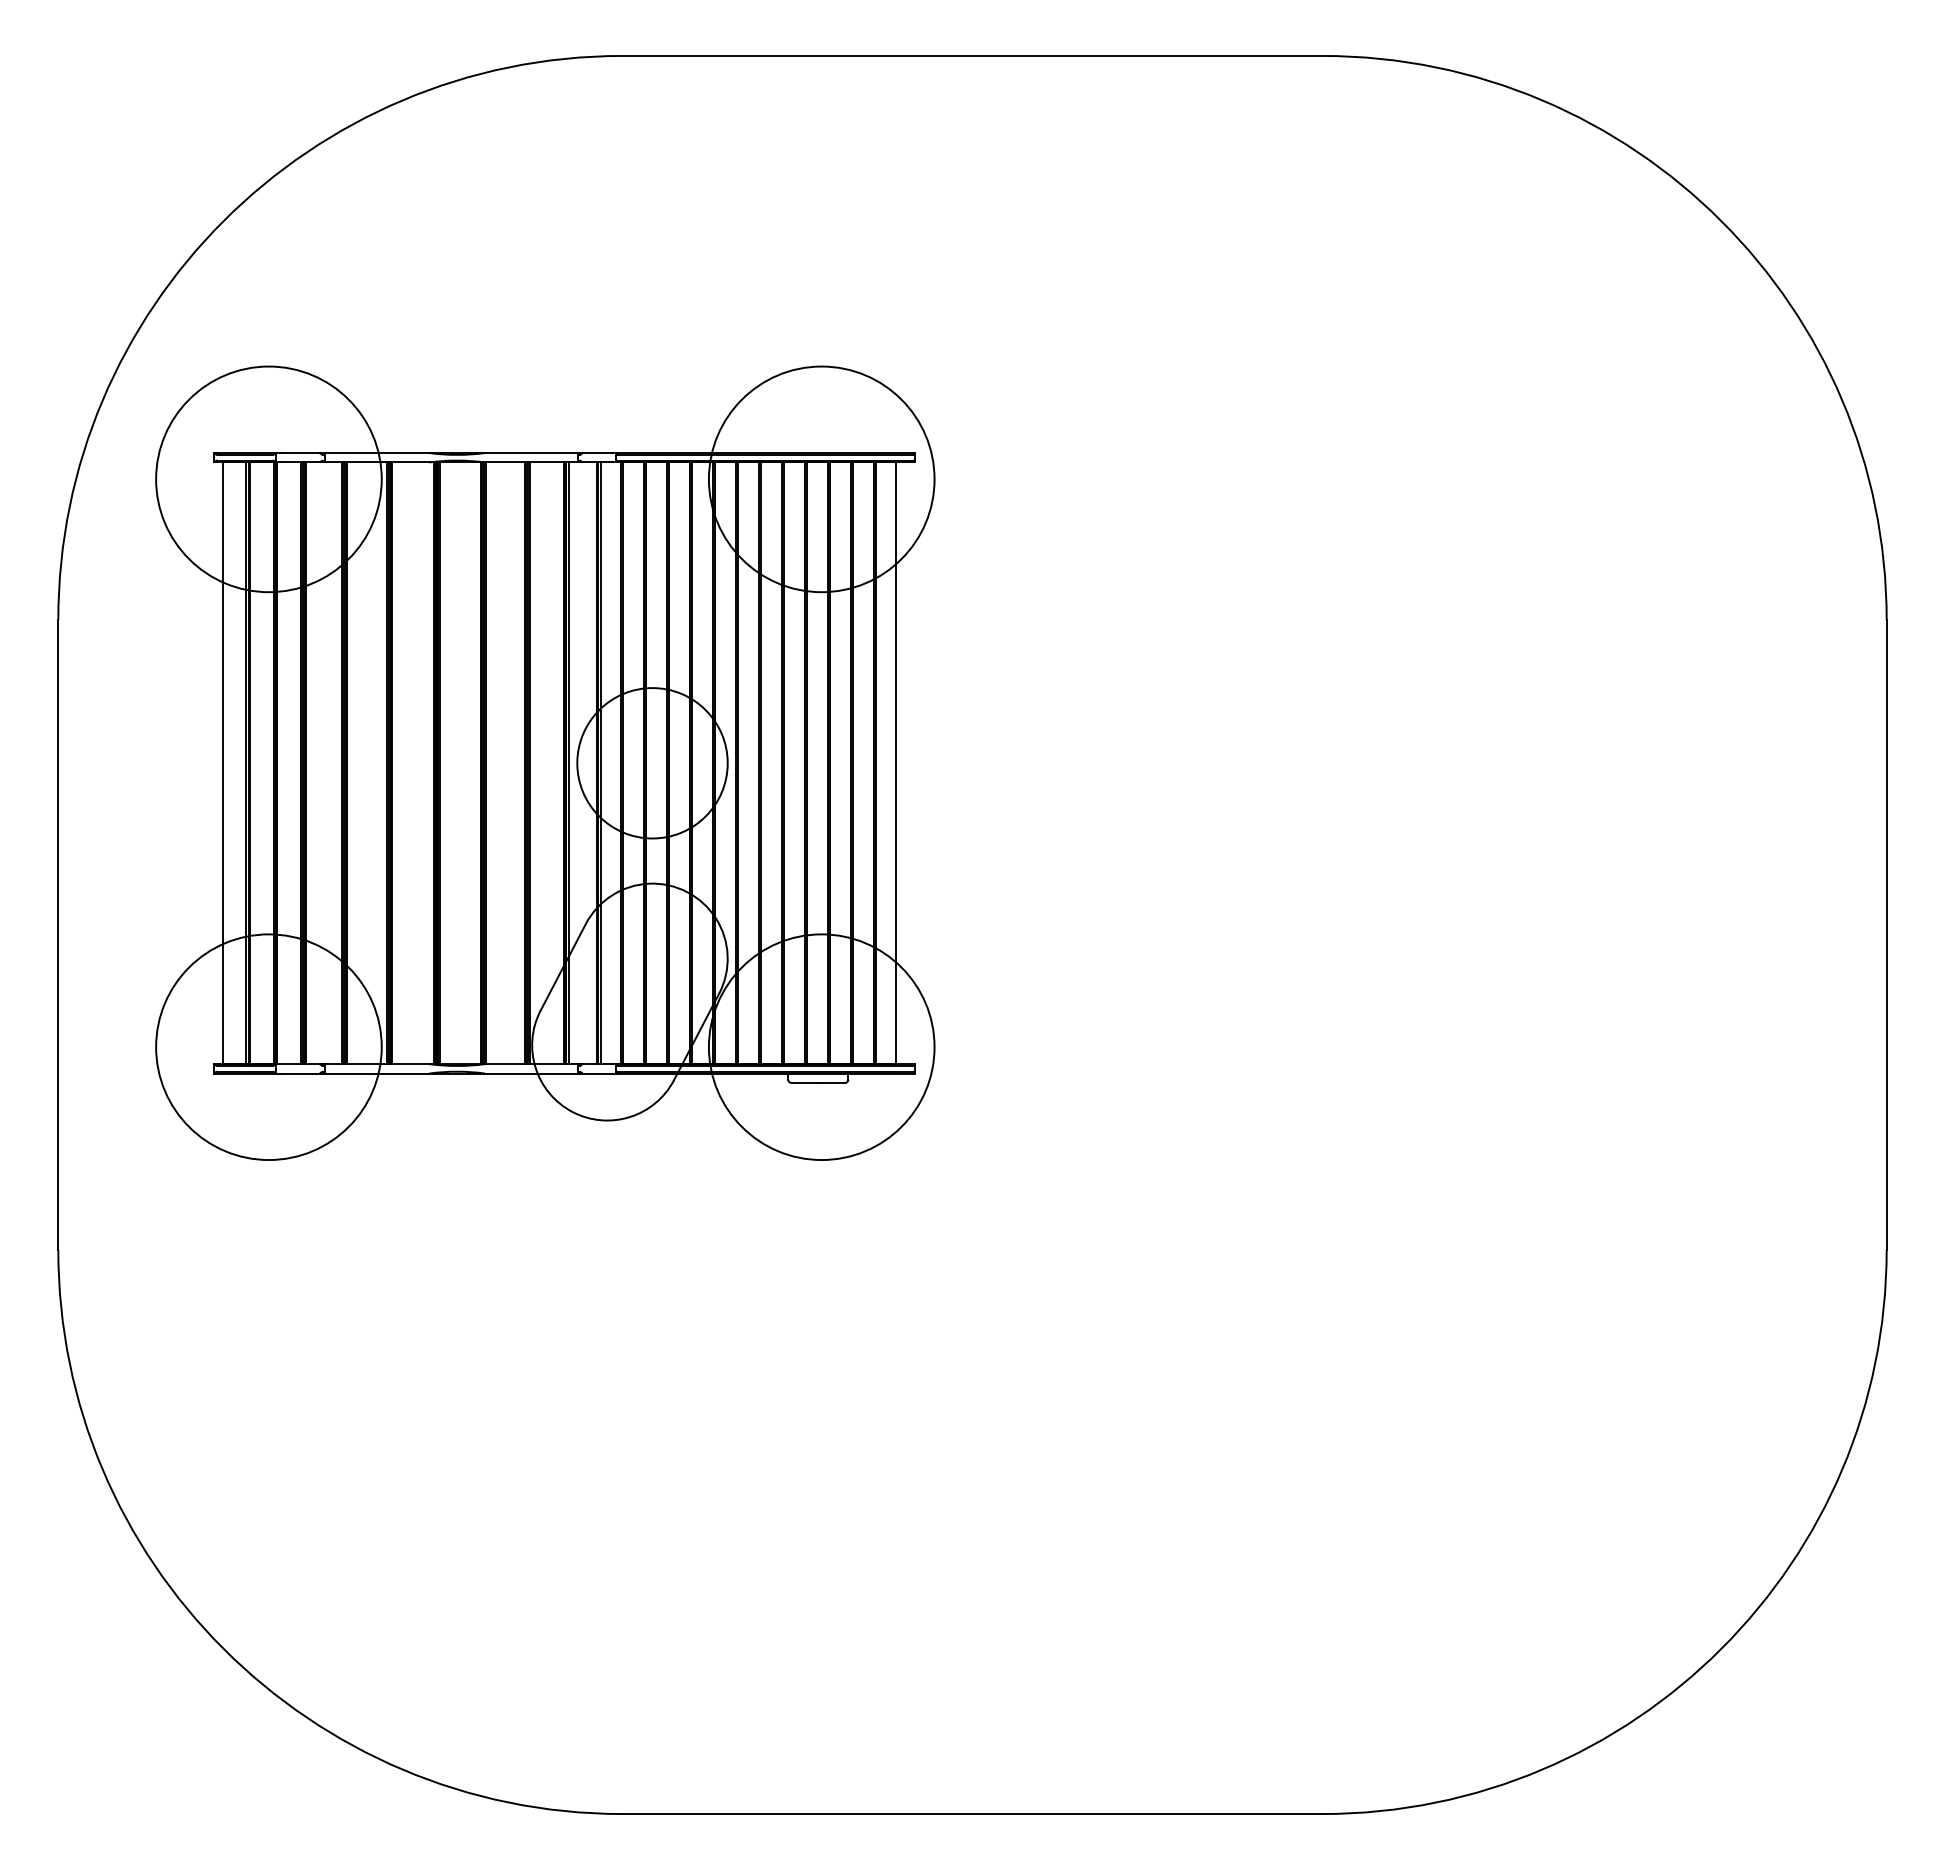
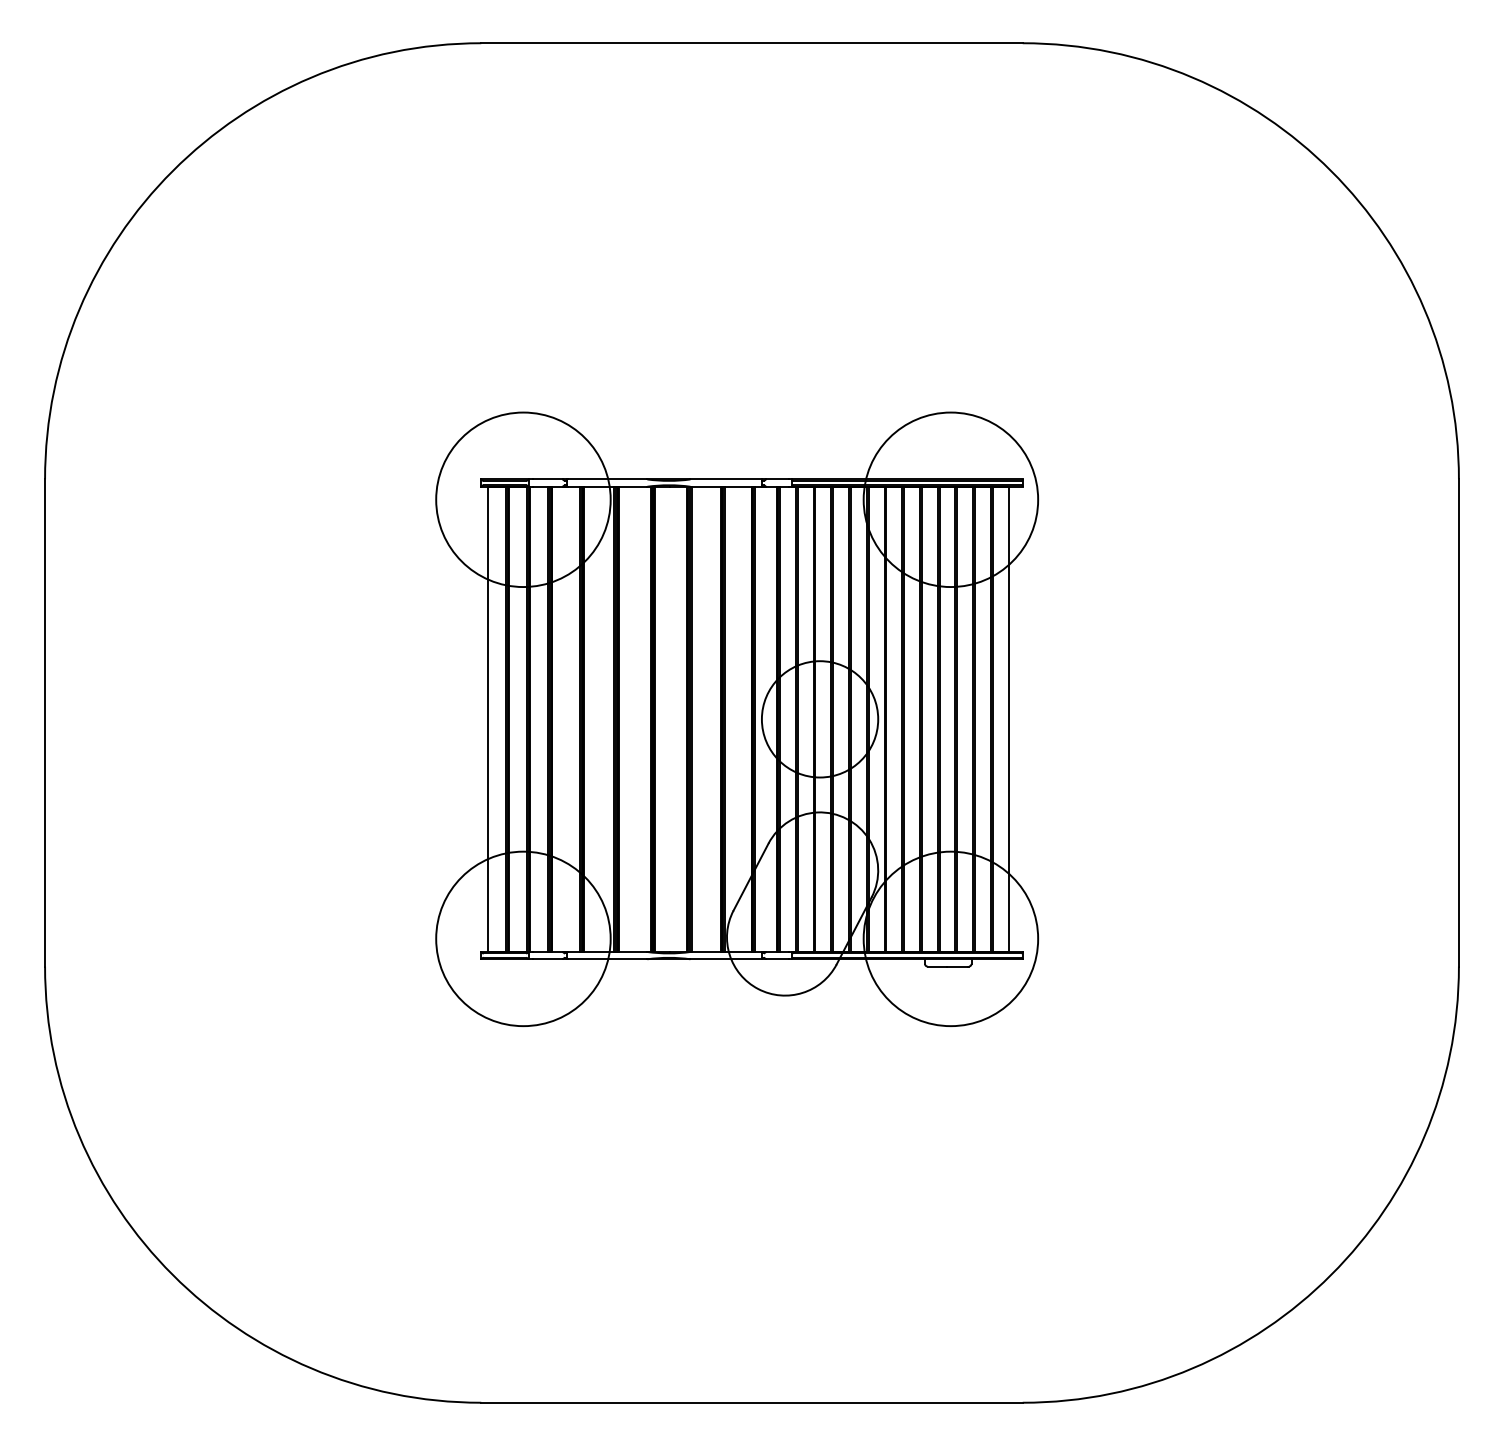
part: (545, 762) -> (737, 718), moved

